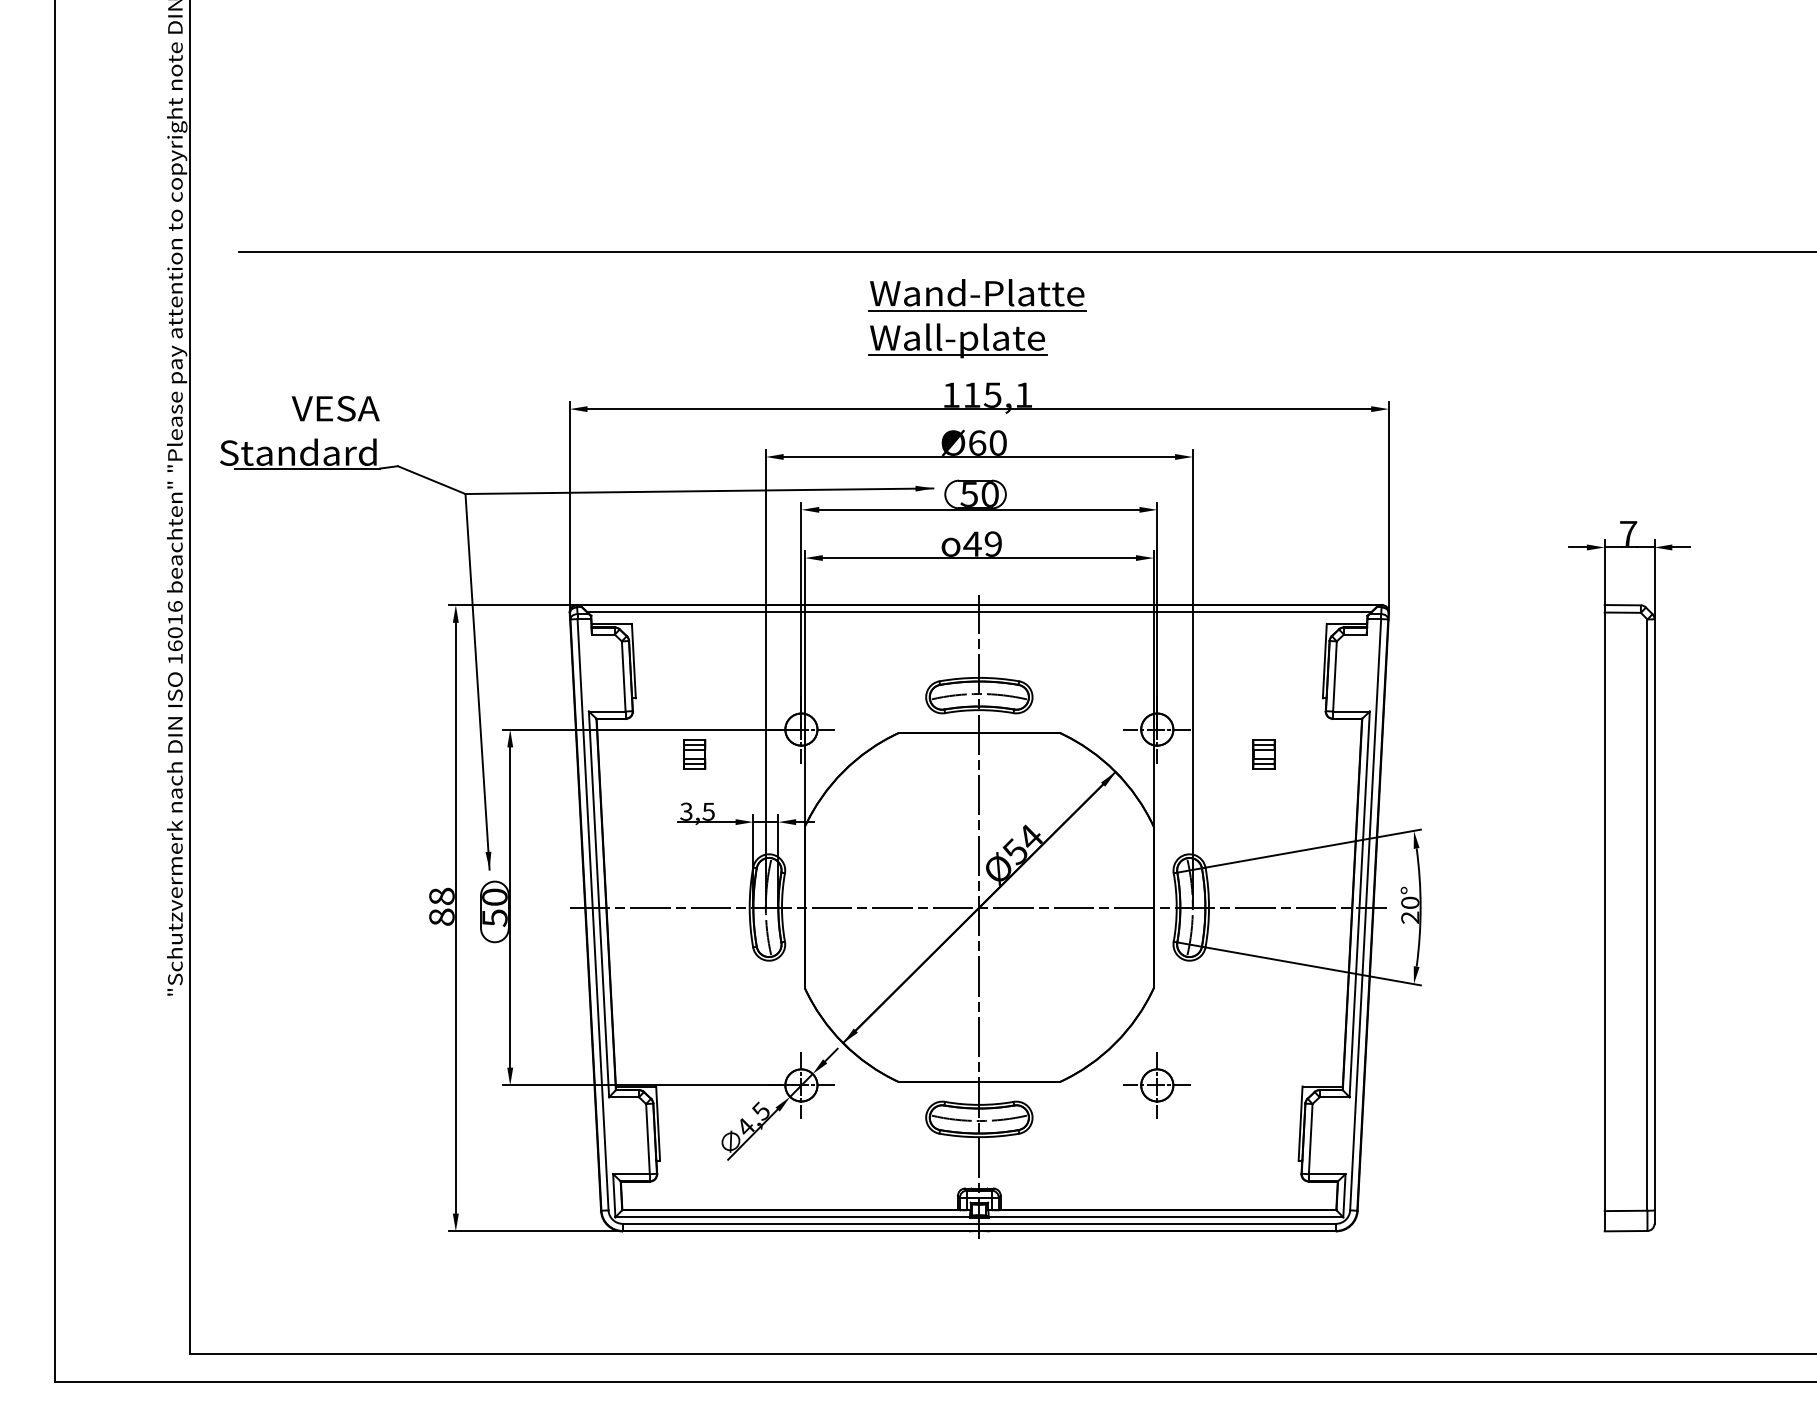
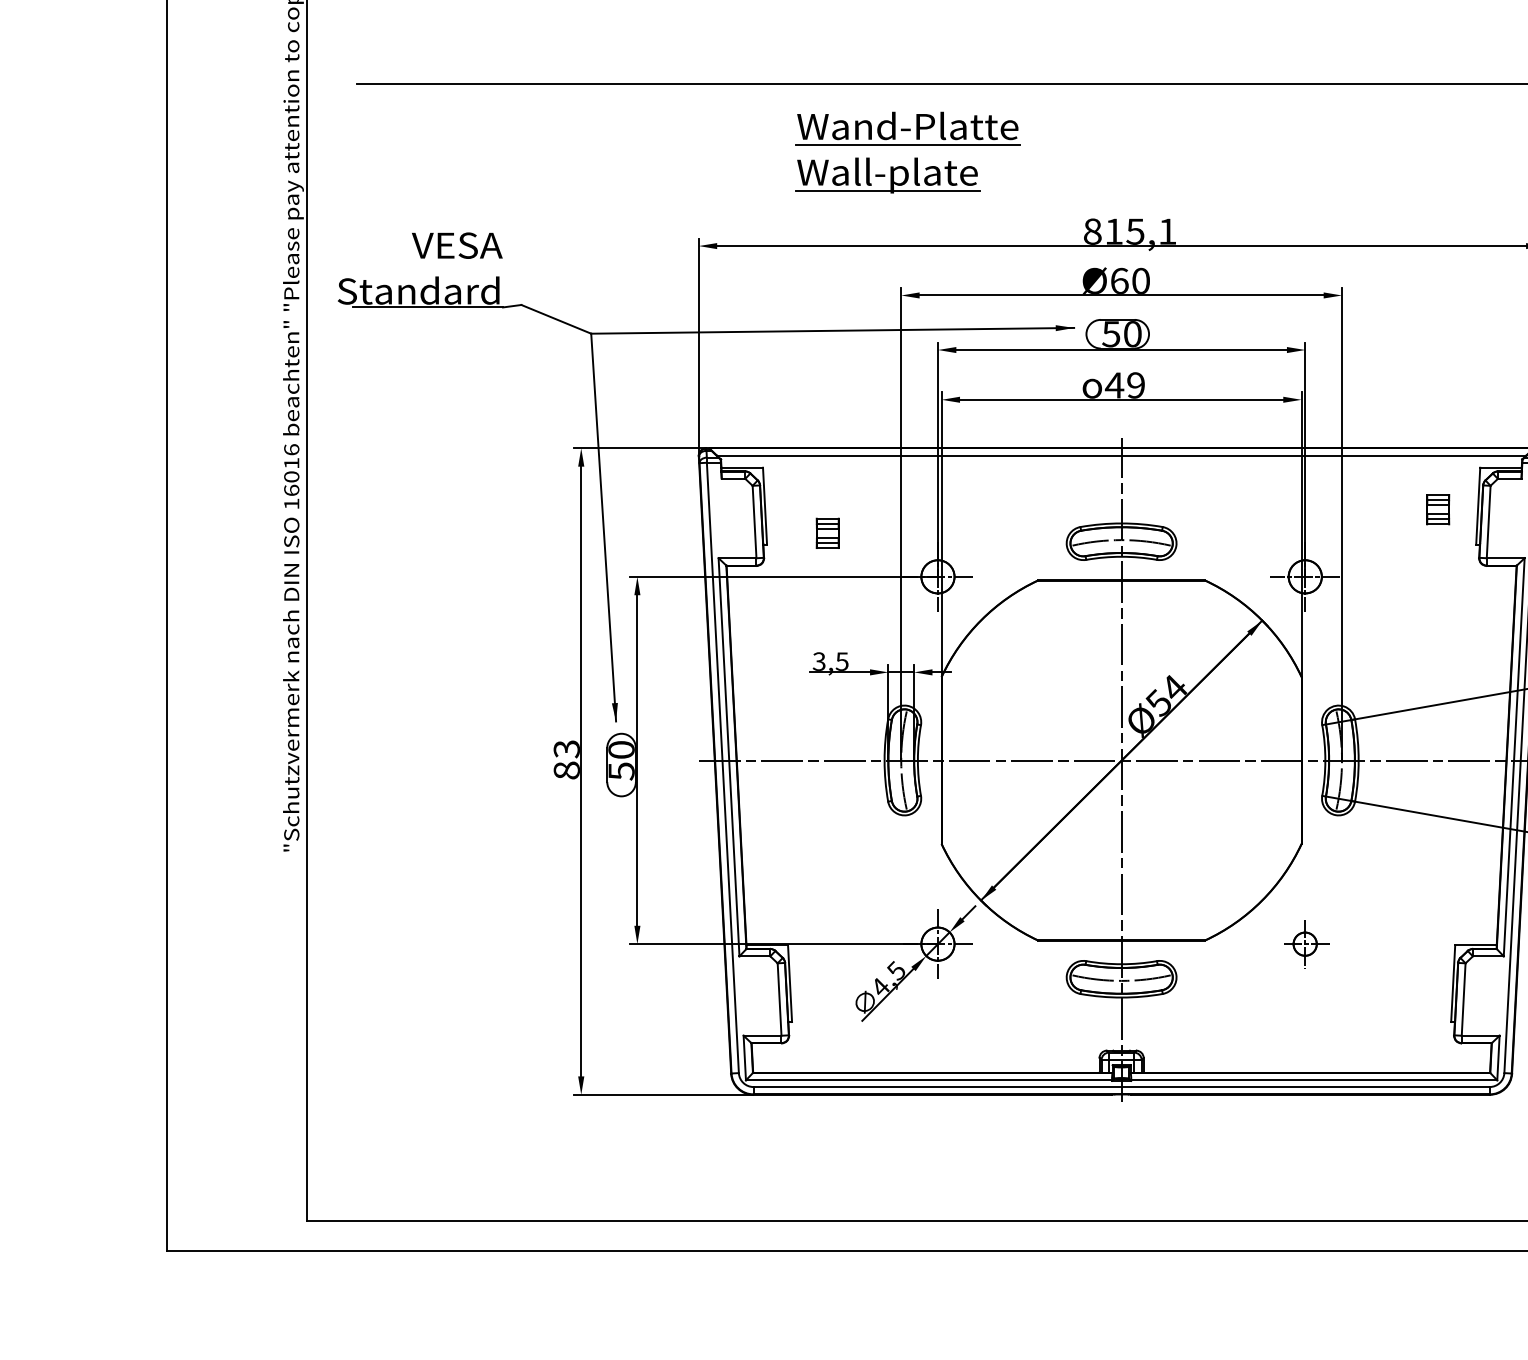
part: (977, 311) -> (908, 145), moved
text: (951, 394) -> (1092, 230), 115,1 -> 815,1
part: (694, 754) -> (827, 533), moved
part: (1263, 754) -> (1437, 509), moved
text: (441, 896) -> (566, 749), 88 -> 83
part: (1156, 1085) -> (1304, 944), size x0.7

